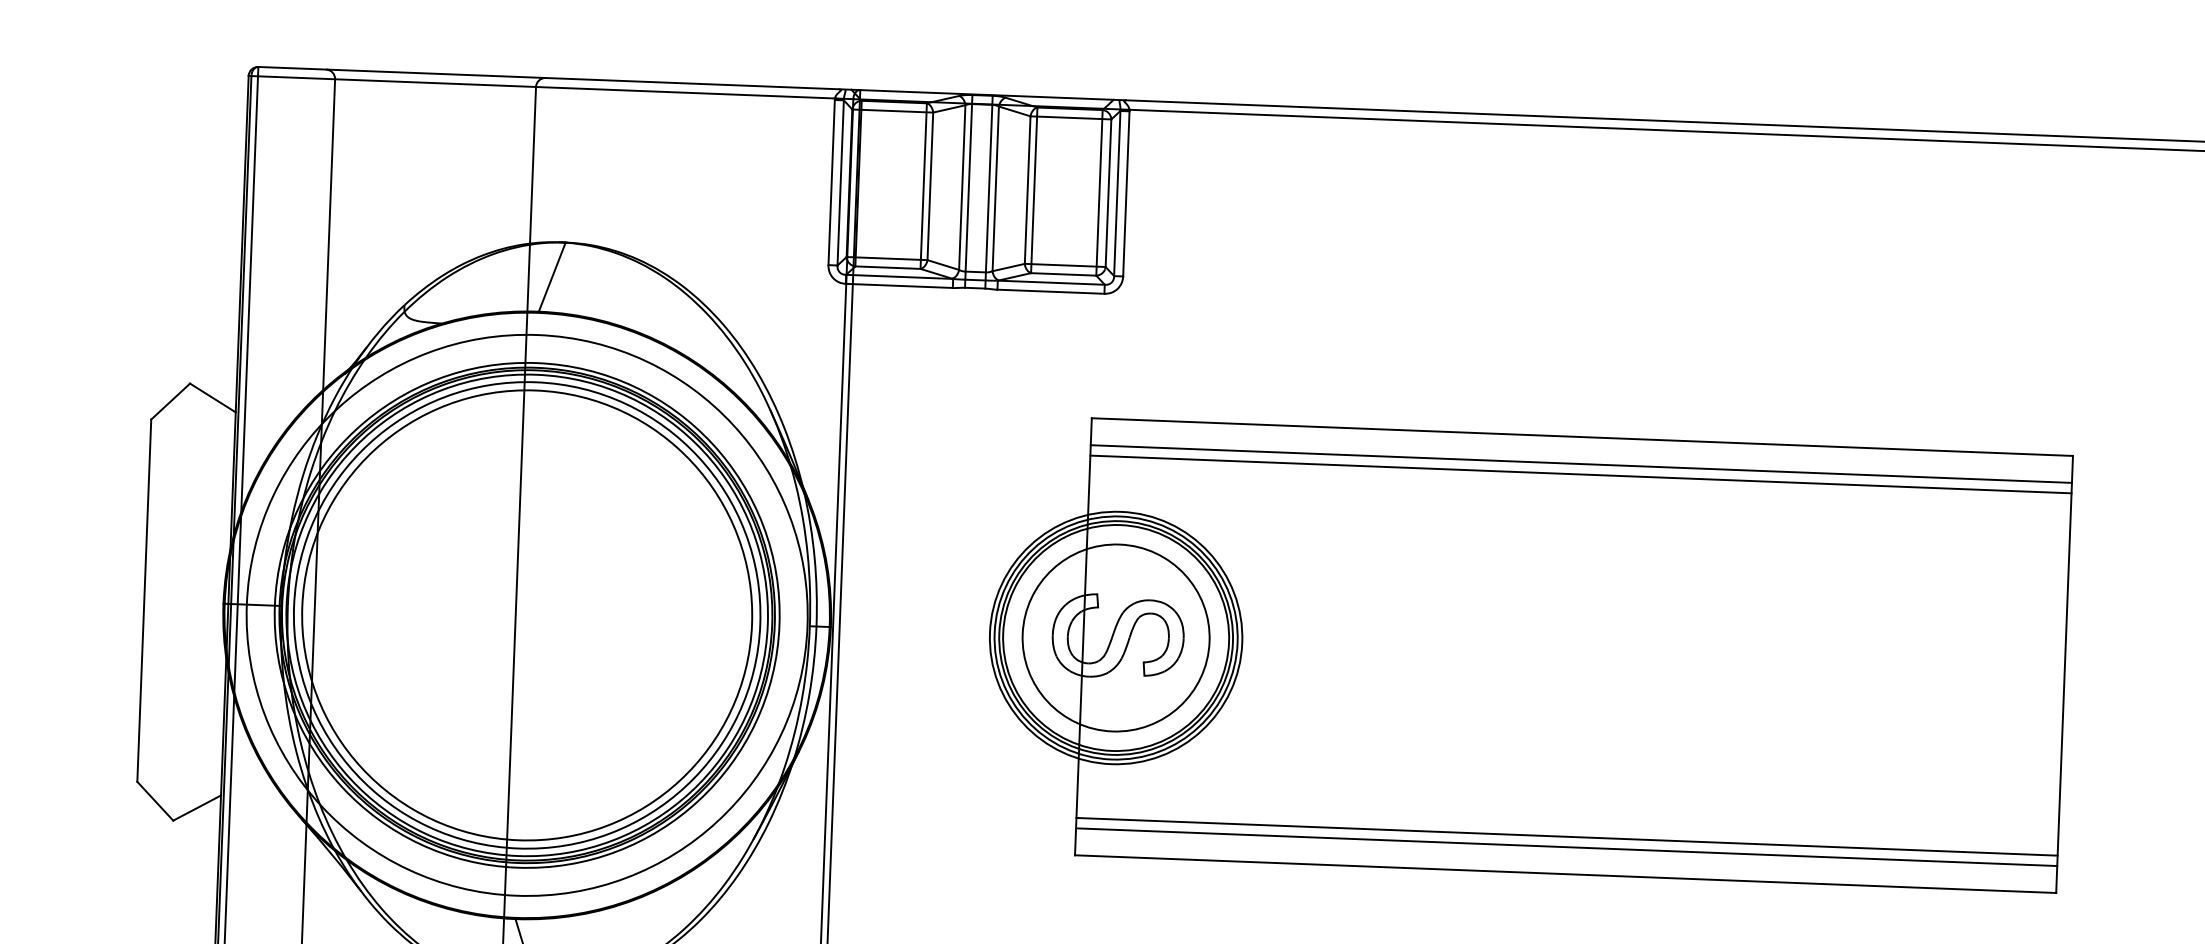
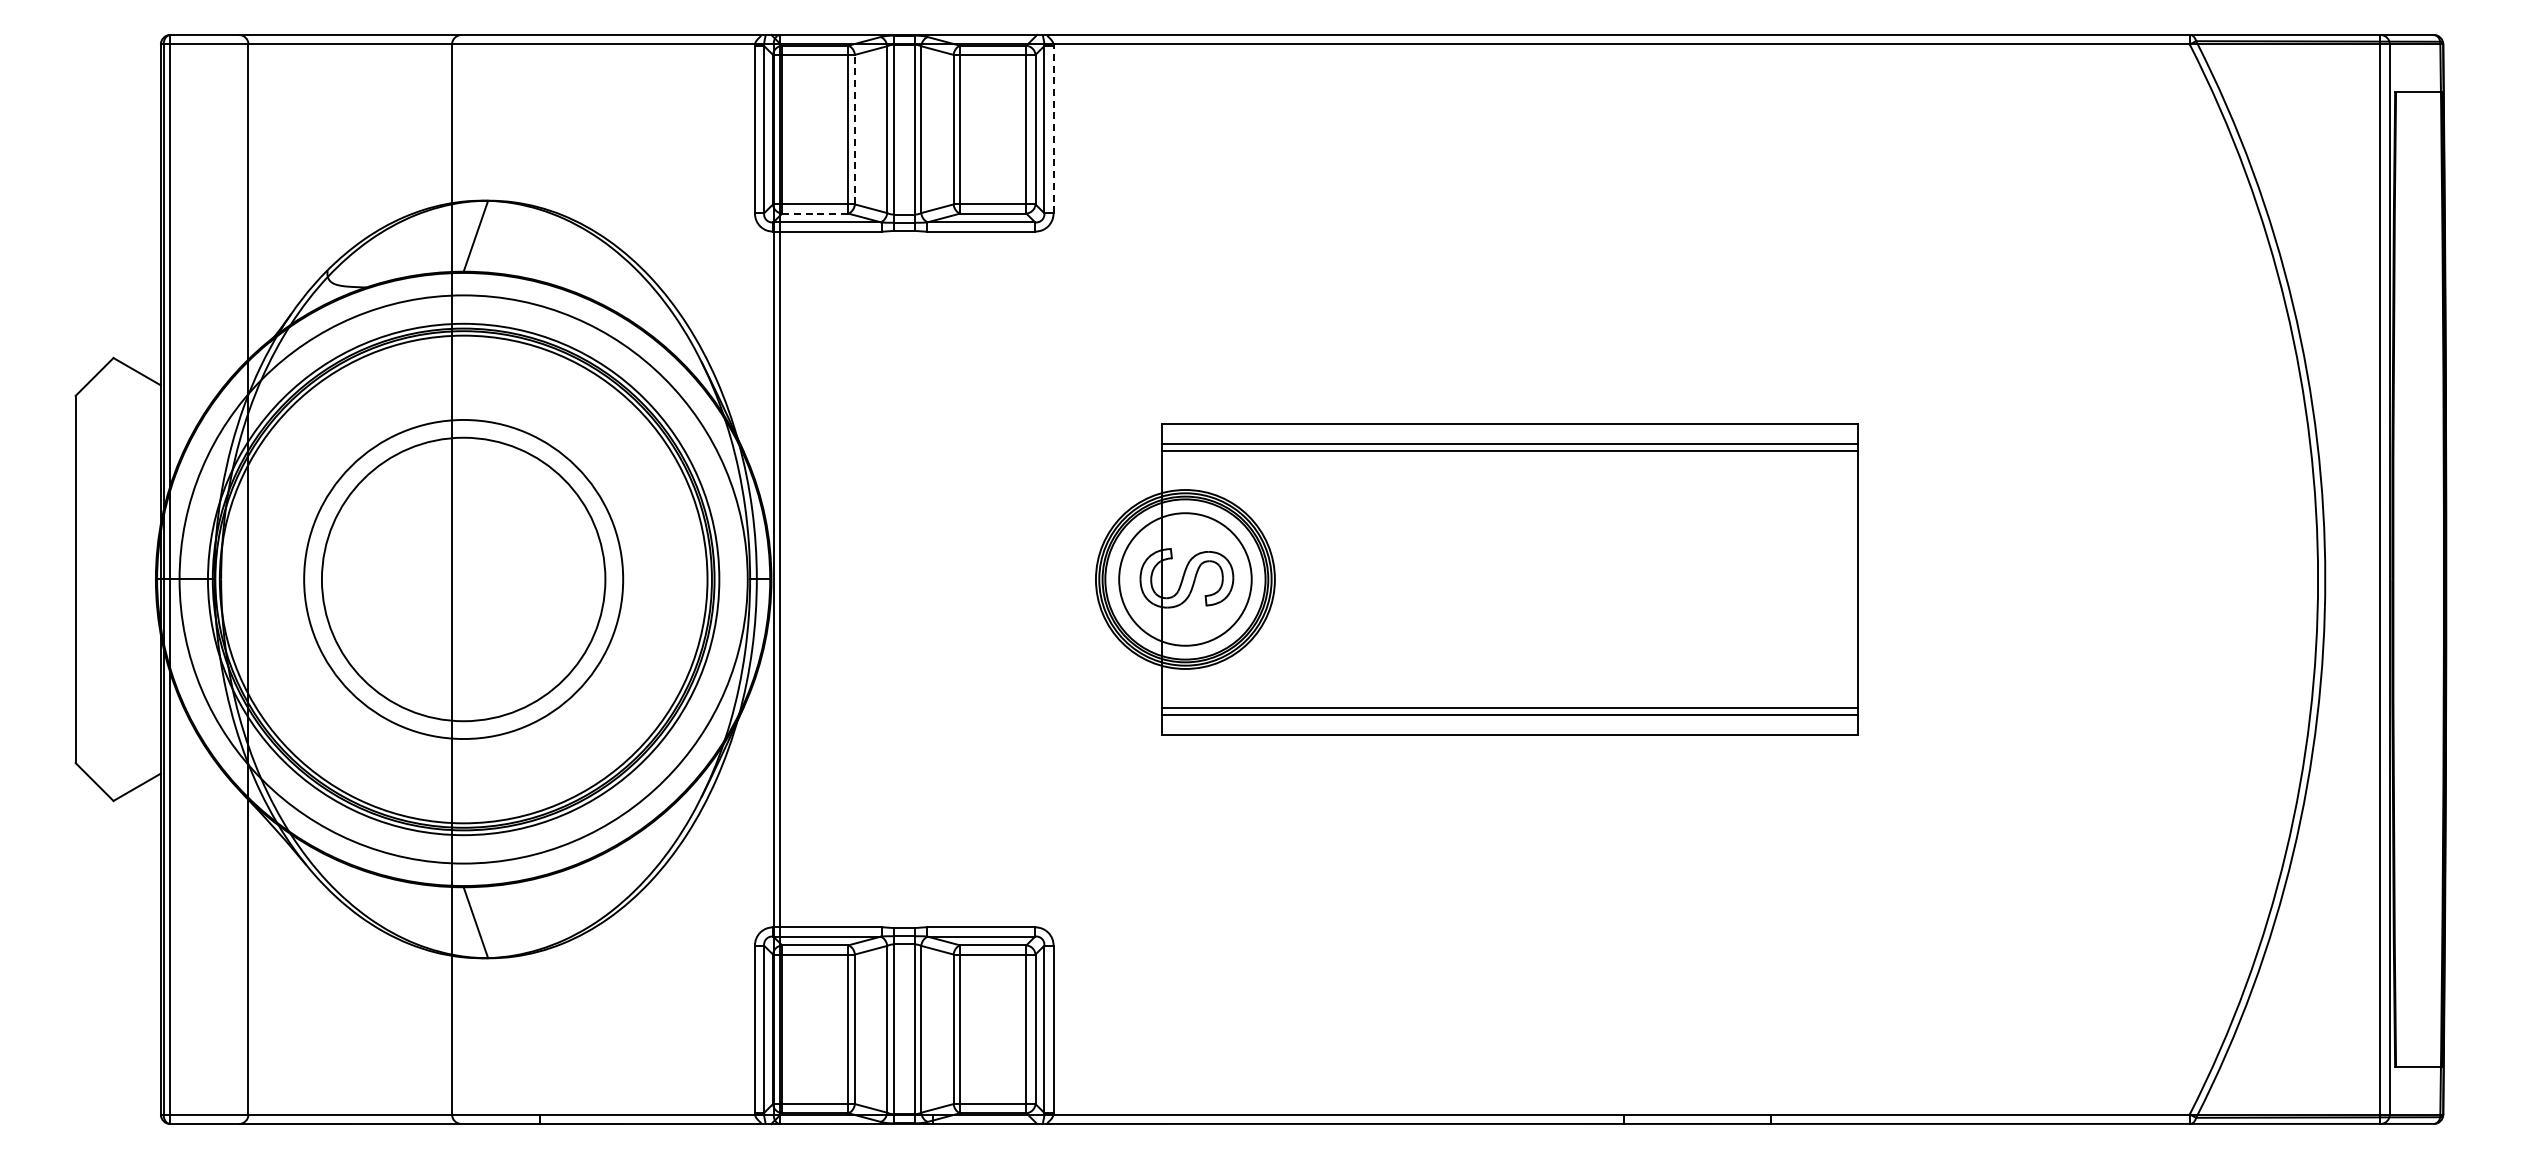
line: (929, 186) -> (854, 129), solid -> dashed
line: (1126, 193) -> (1053, 129), solid -> dashed
line: (888, 267) -> (815, 213), solid -> dashed
circle: (527, 615) -> (463, 579), size x0.6
circle: (527, 615) -> (463, 579), size x0.7
part: (1526, 653) -> (1476, 579), size x0.7

